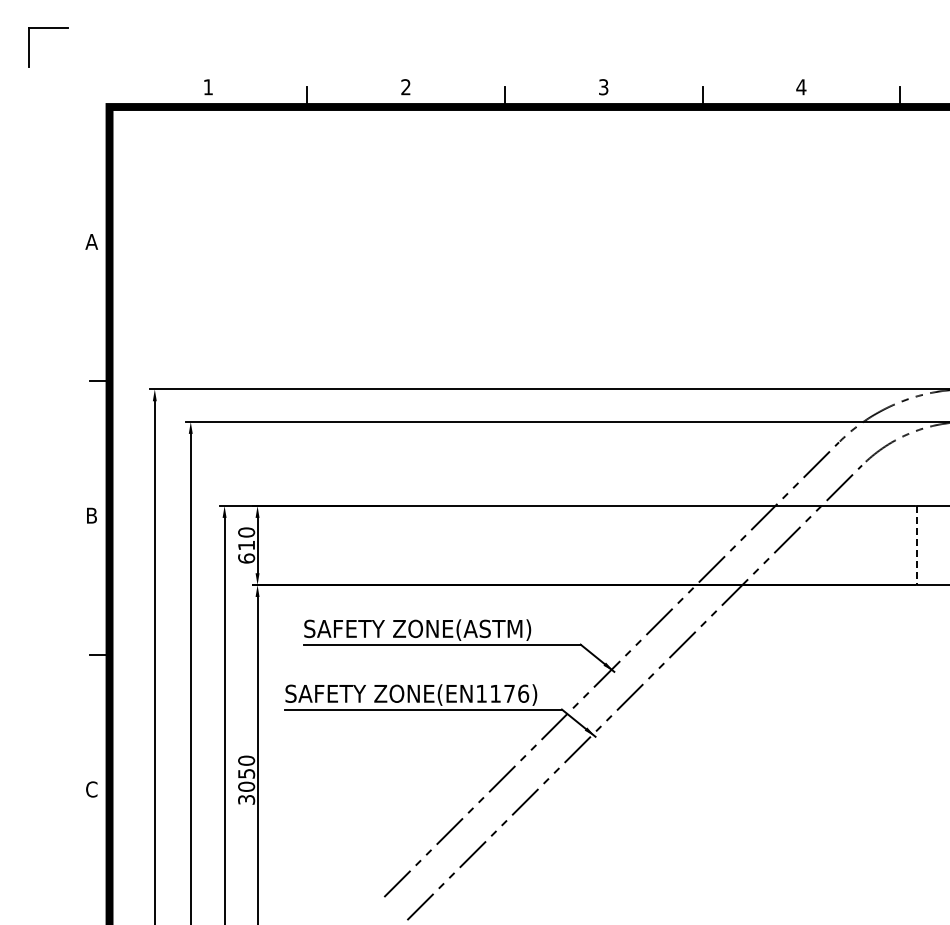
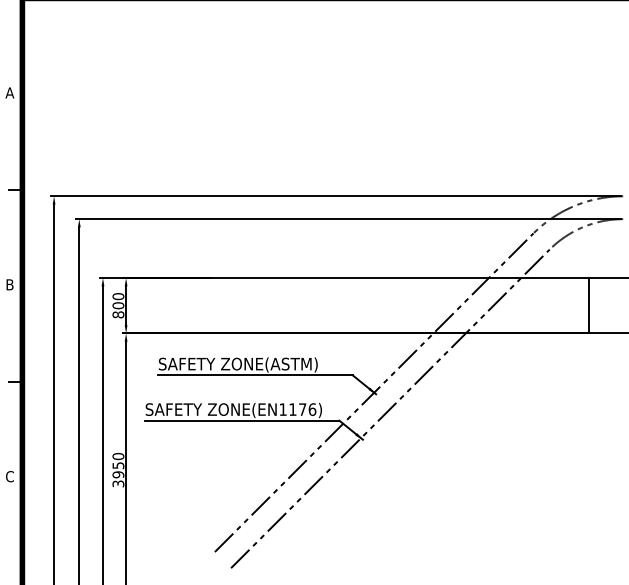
line: (917, 545) -> (588, 305), dashed -> solid
text: (246, 551) -> (118, 309), 610 -> 800
text: (246, 786) -> (118, 474), 3050 -> 3950

